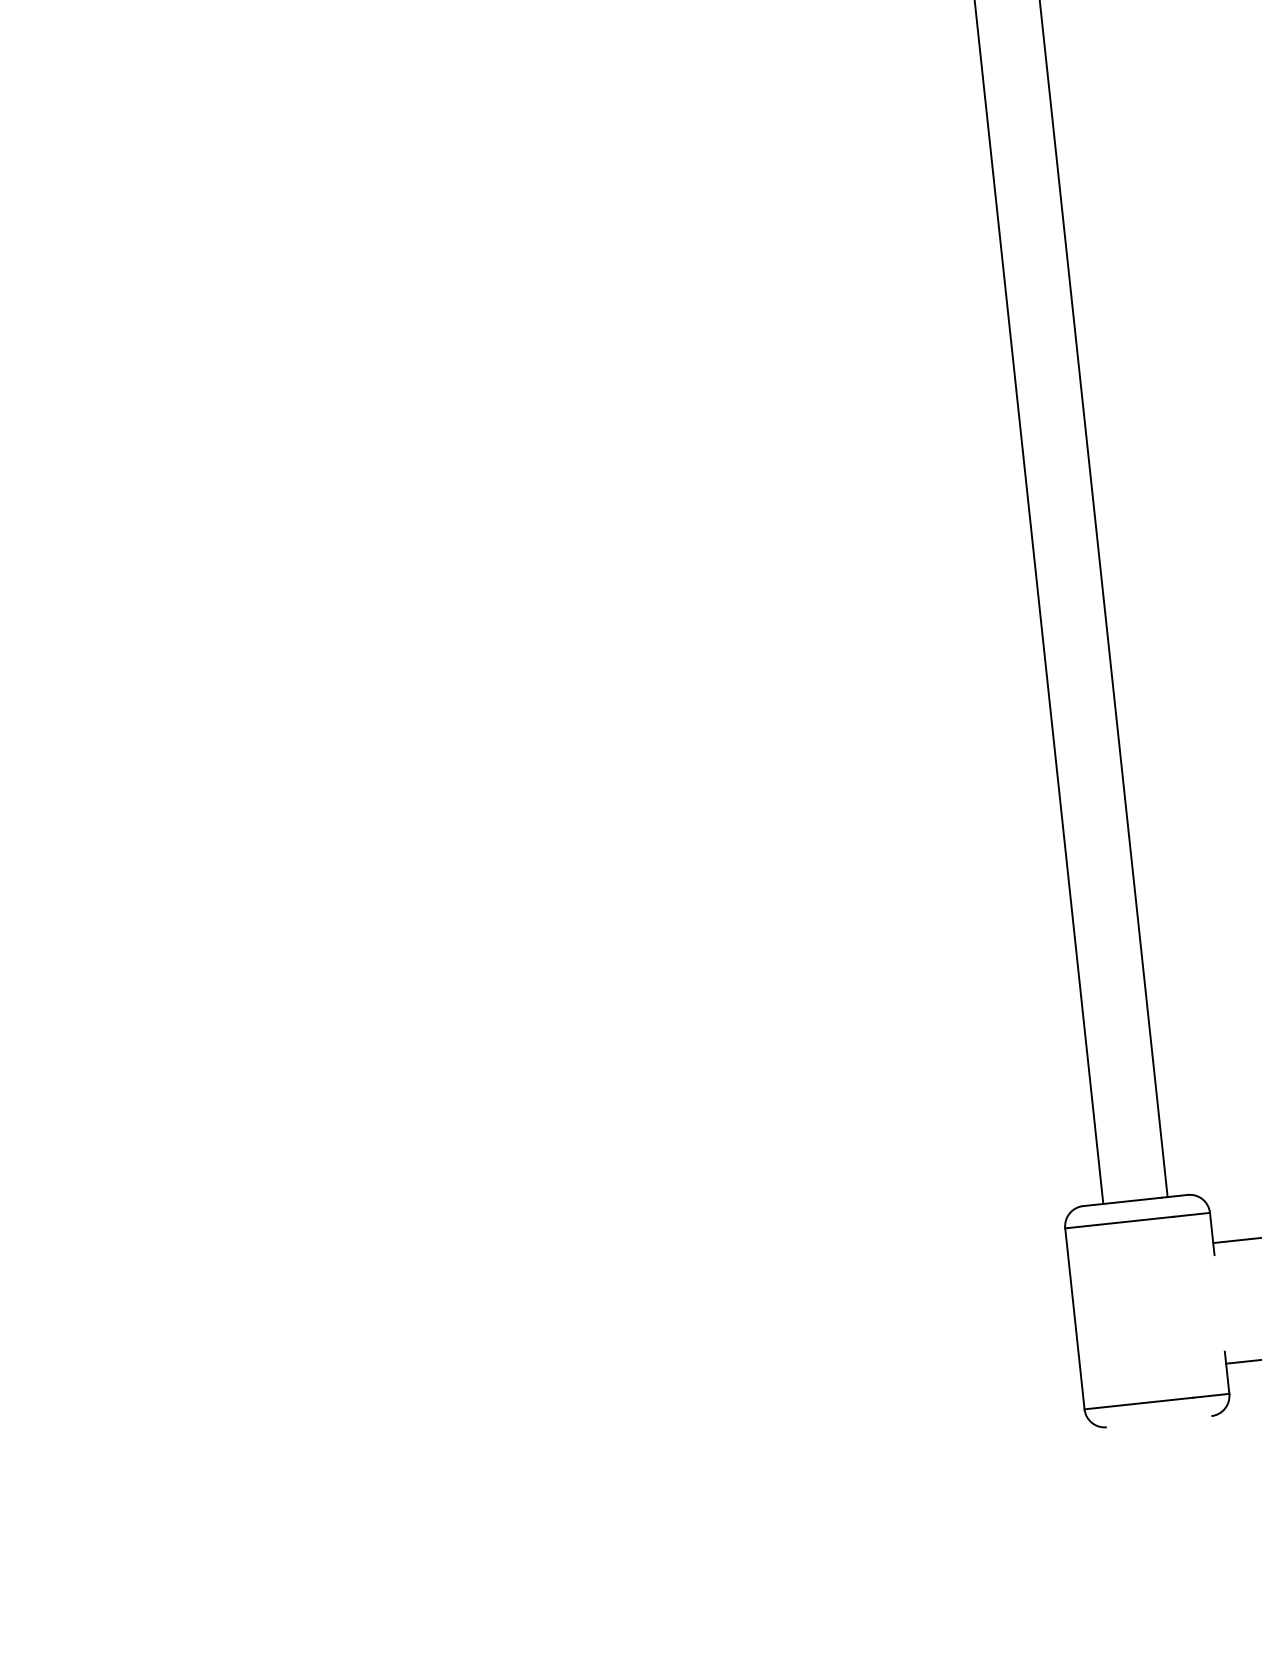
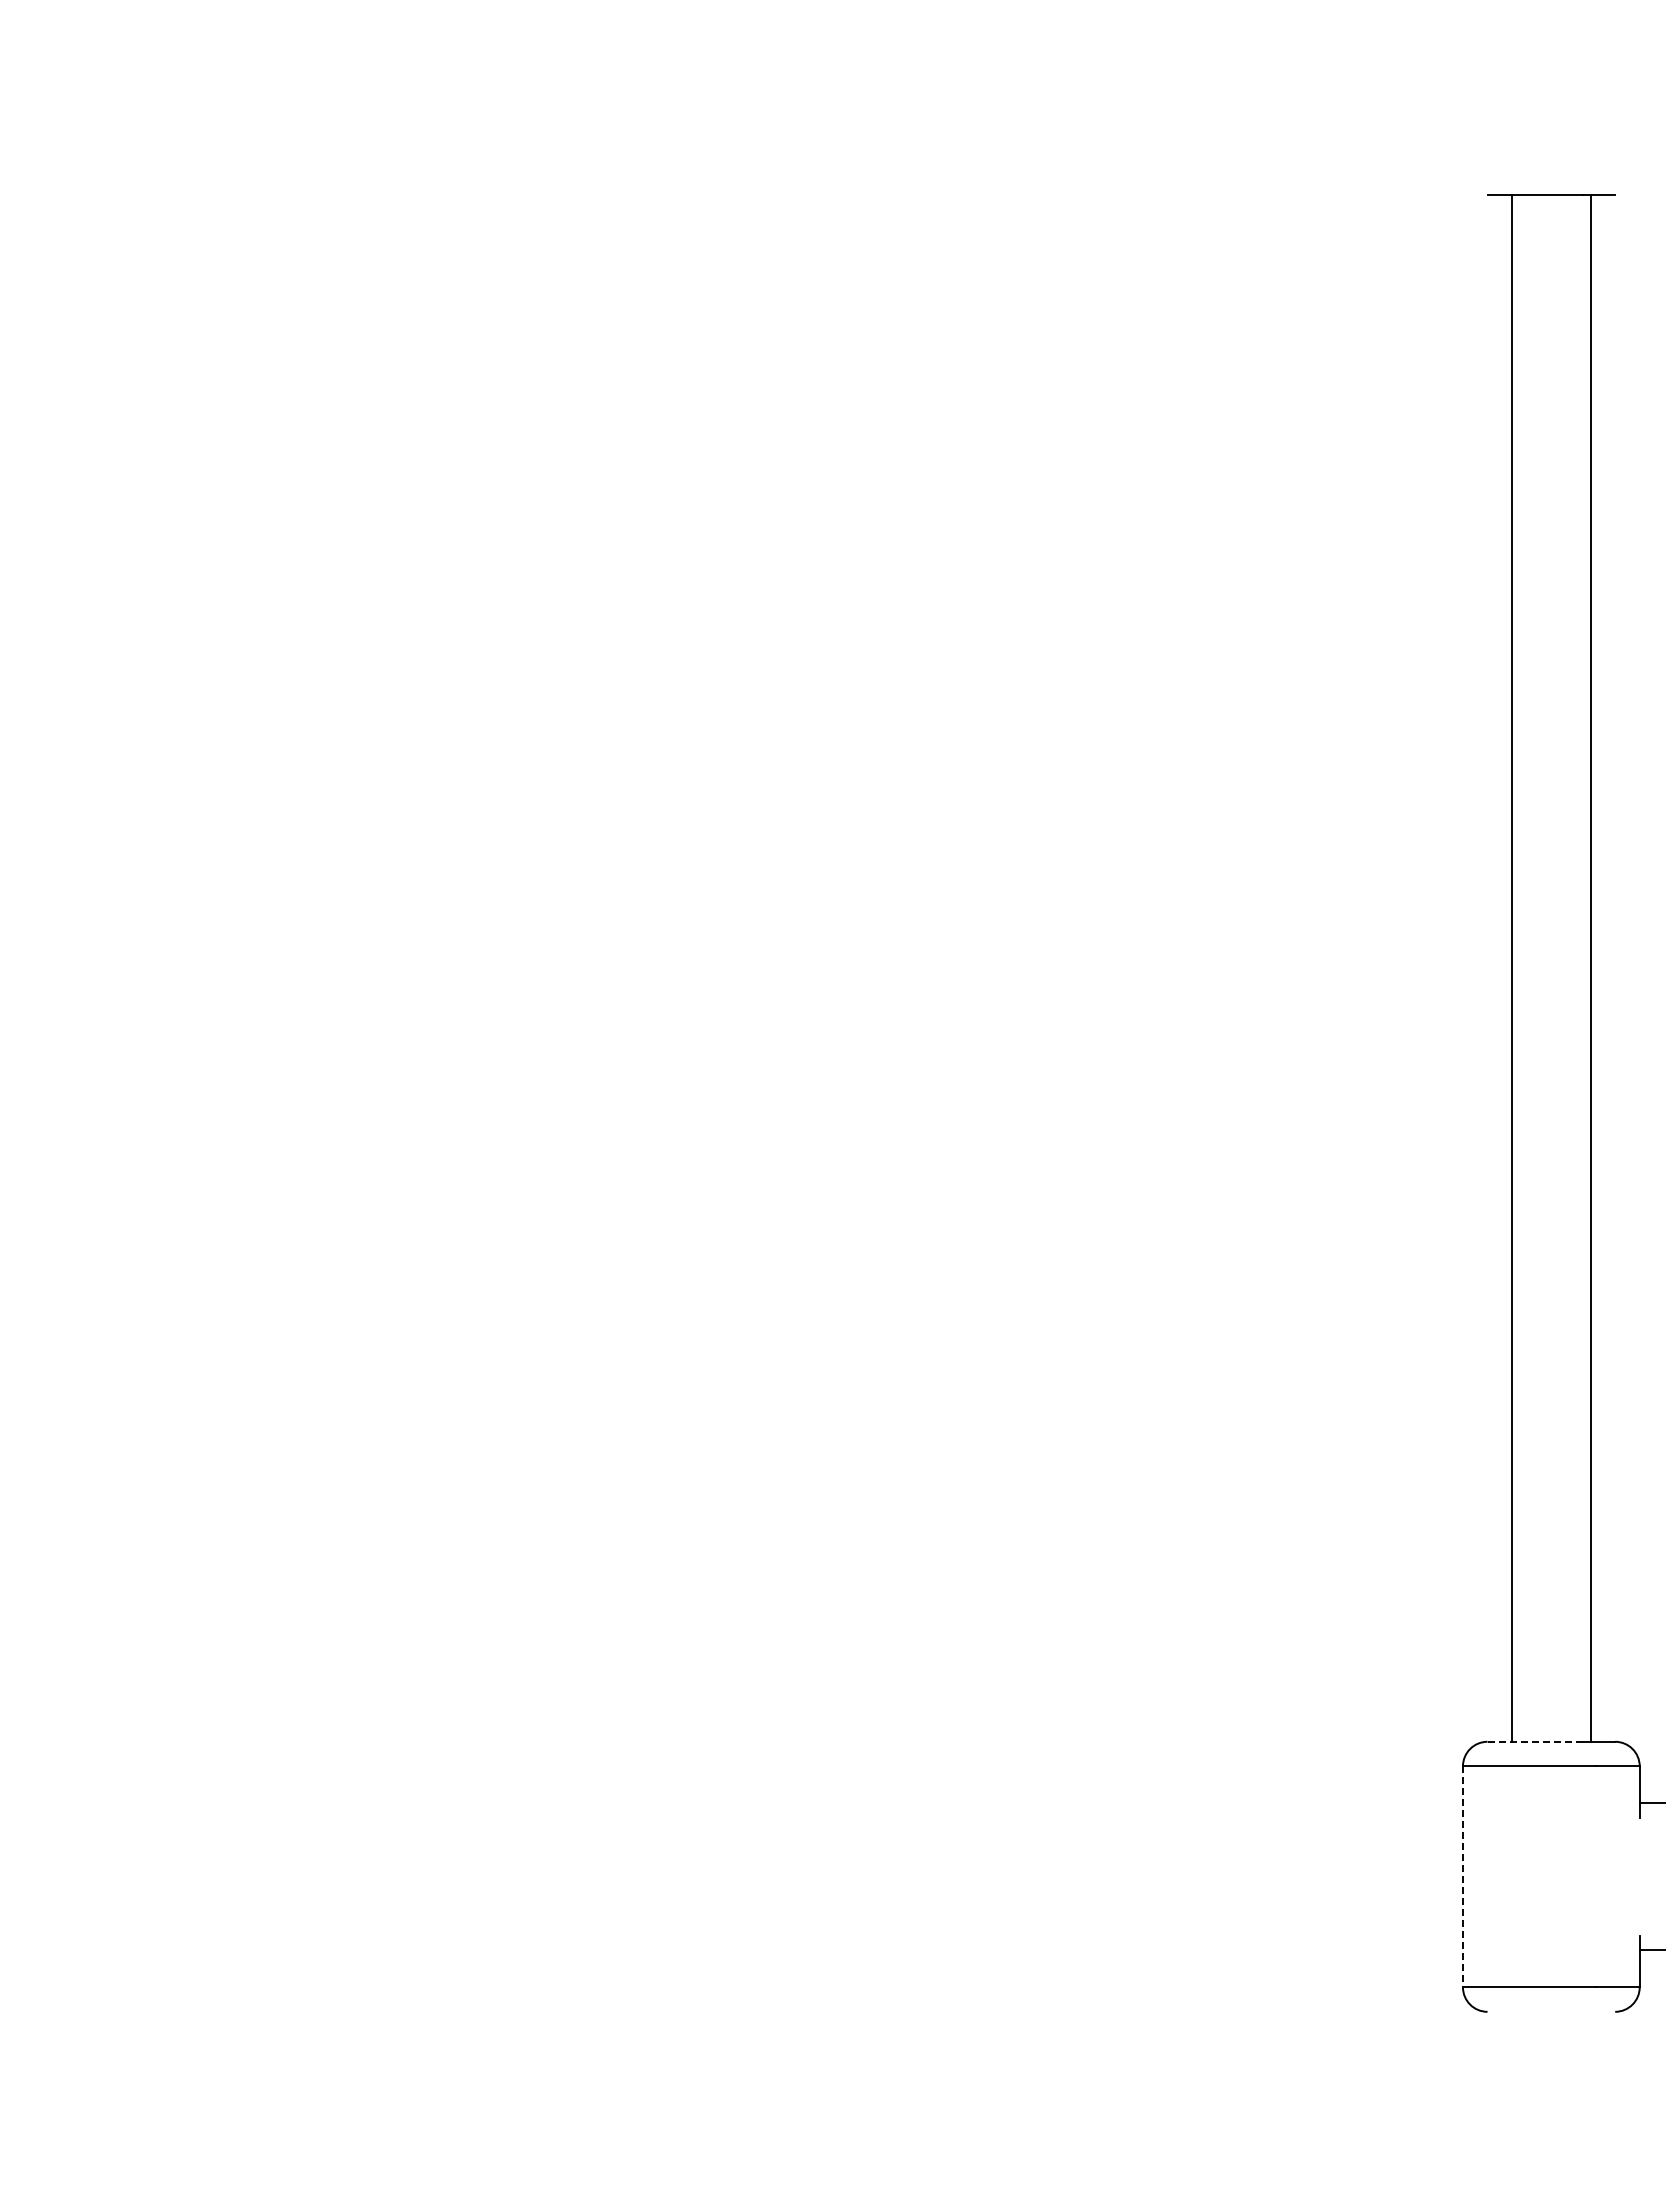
line: (1122, 1201) -> (1535, 1741), solid -> dashed
line: (1074, 1319) -> (1462, 1877), solid -> dashed

